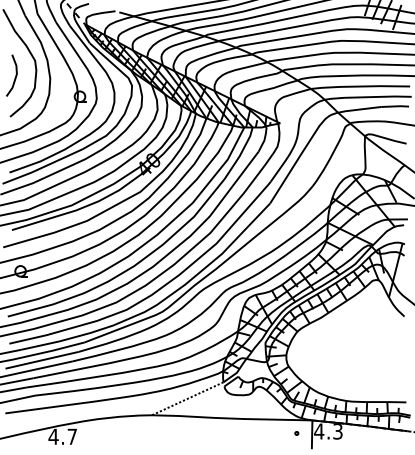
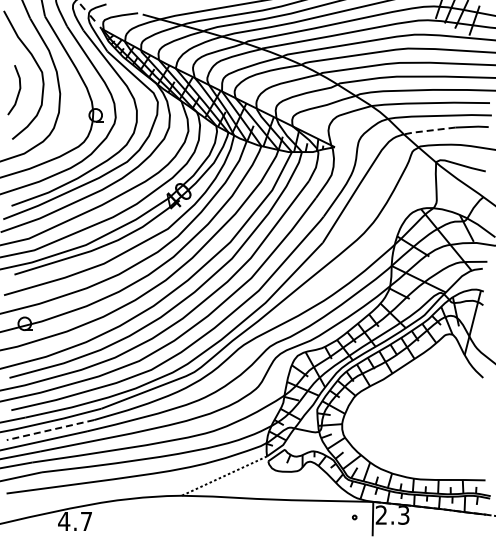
line: (359, 109) -> (429, 130), solid -> dashed
line: (42, 360) -> (50, 430), solid -> dashed
text: (319, 430) -> (381, 514), 4.3 -> 2.3

